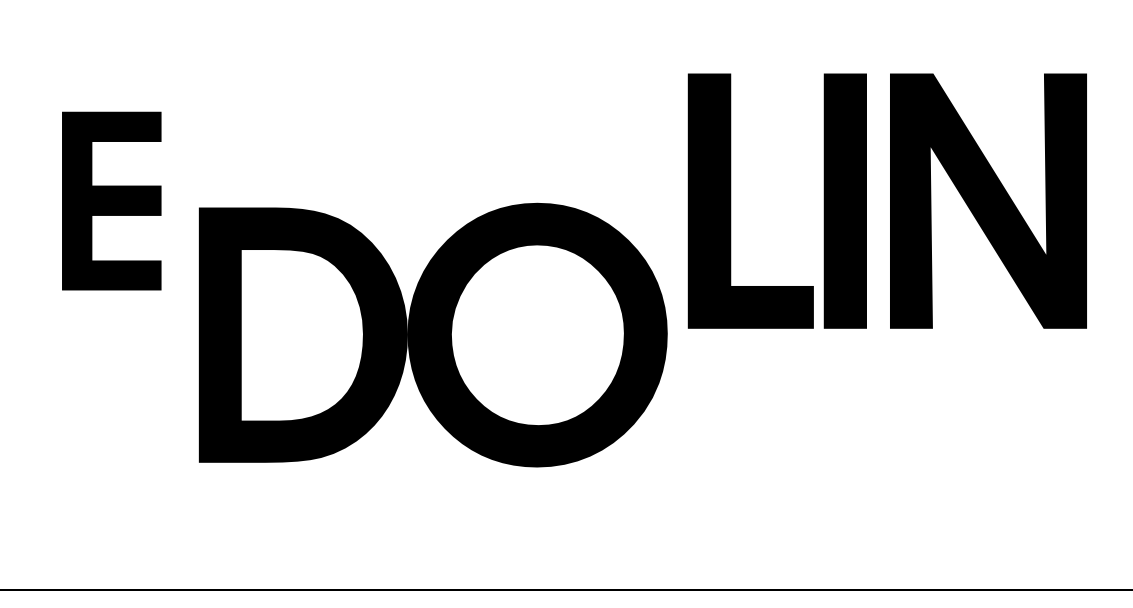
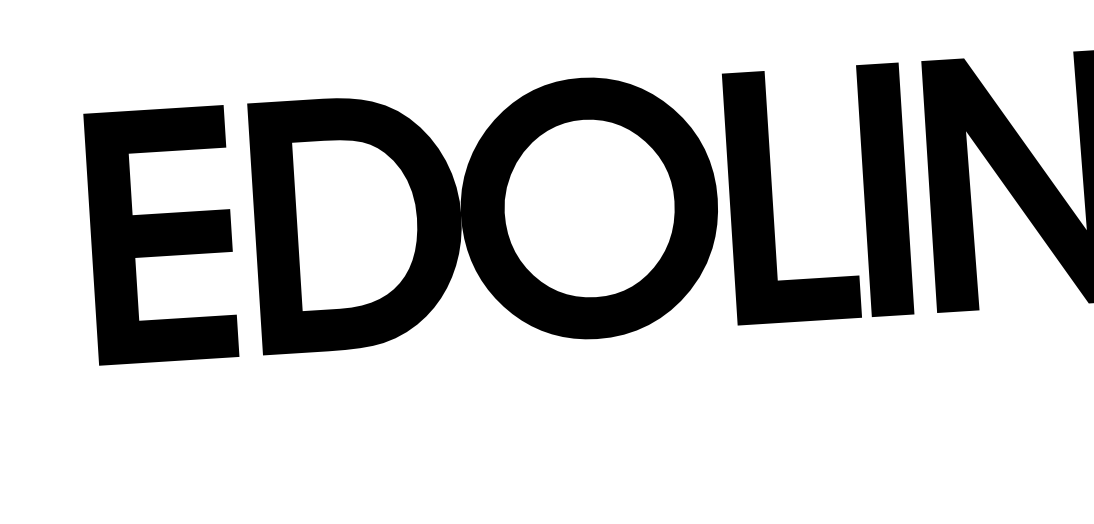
part: (111, 200) -> (160, 234), size x1.43
part: (432, 334) -> (485, 214), moved

